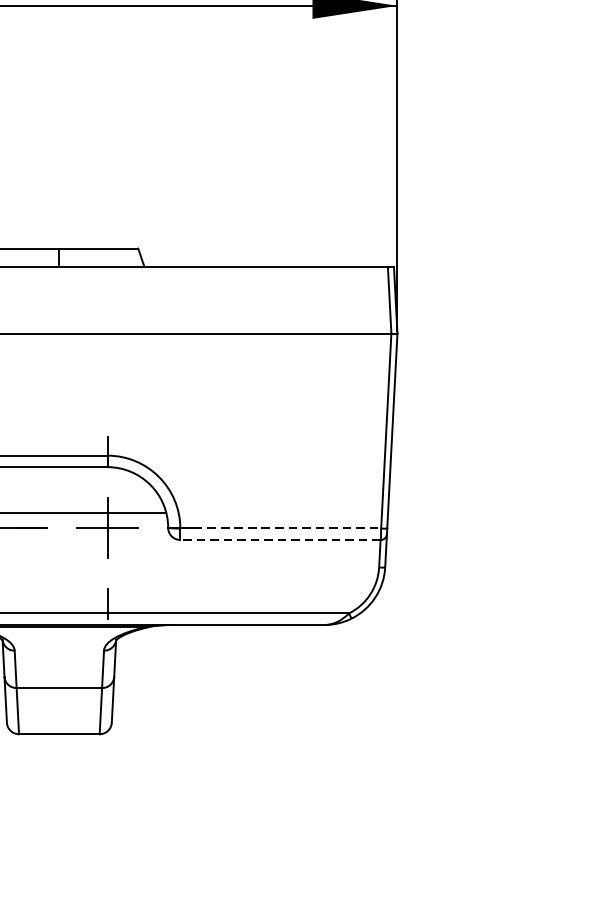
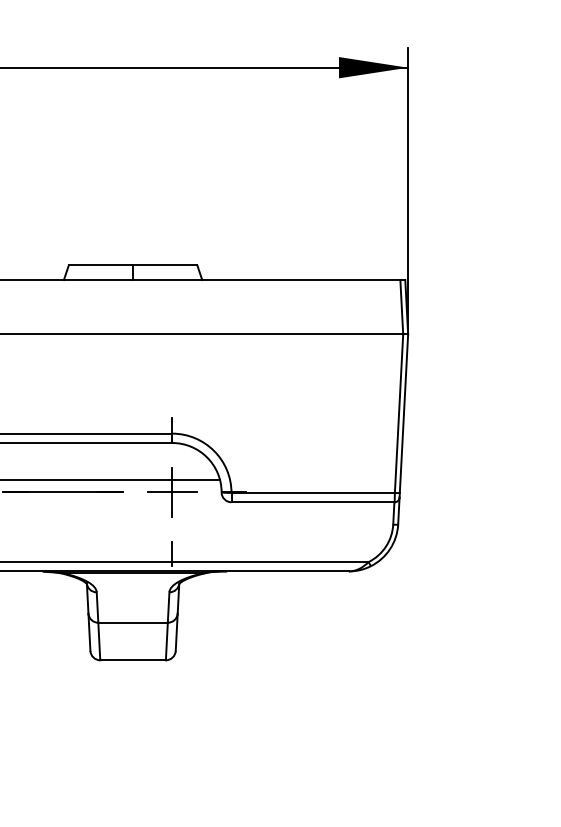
line: (281, 527) -> (313, 492), dashed -> solid
line: (281, 540) -> (313, 502), dashed -> solid

